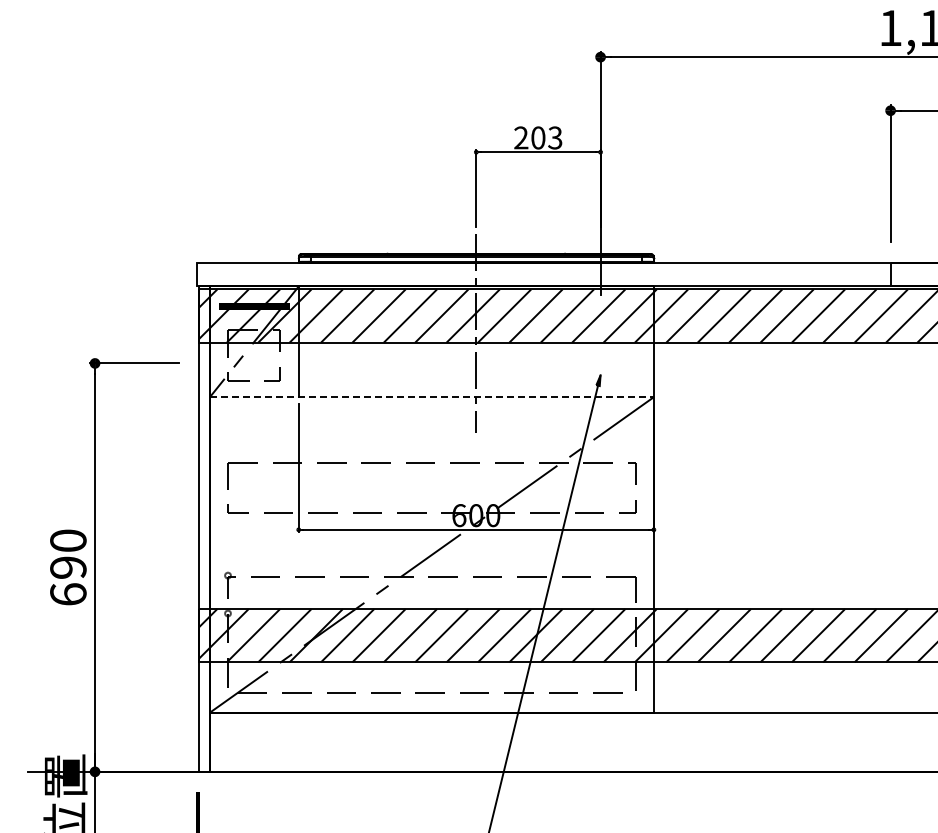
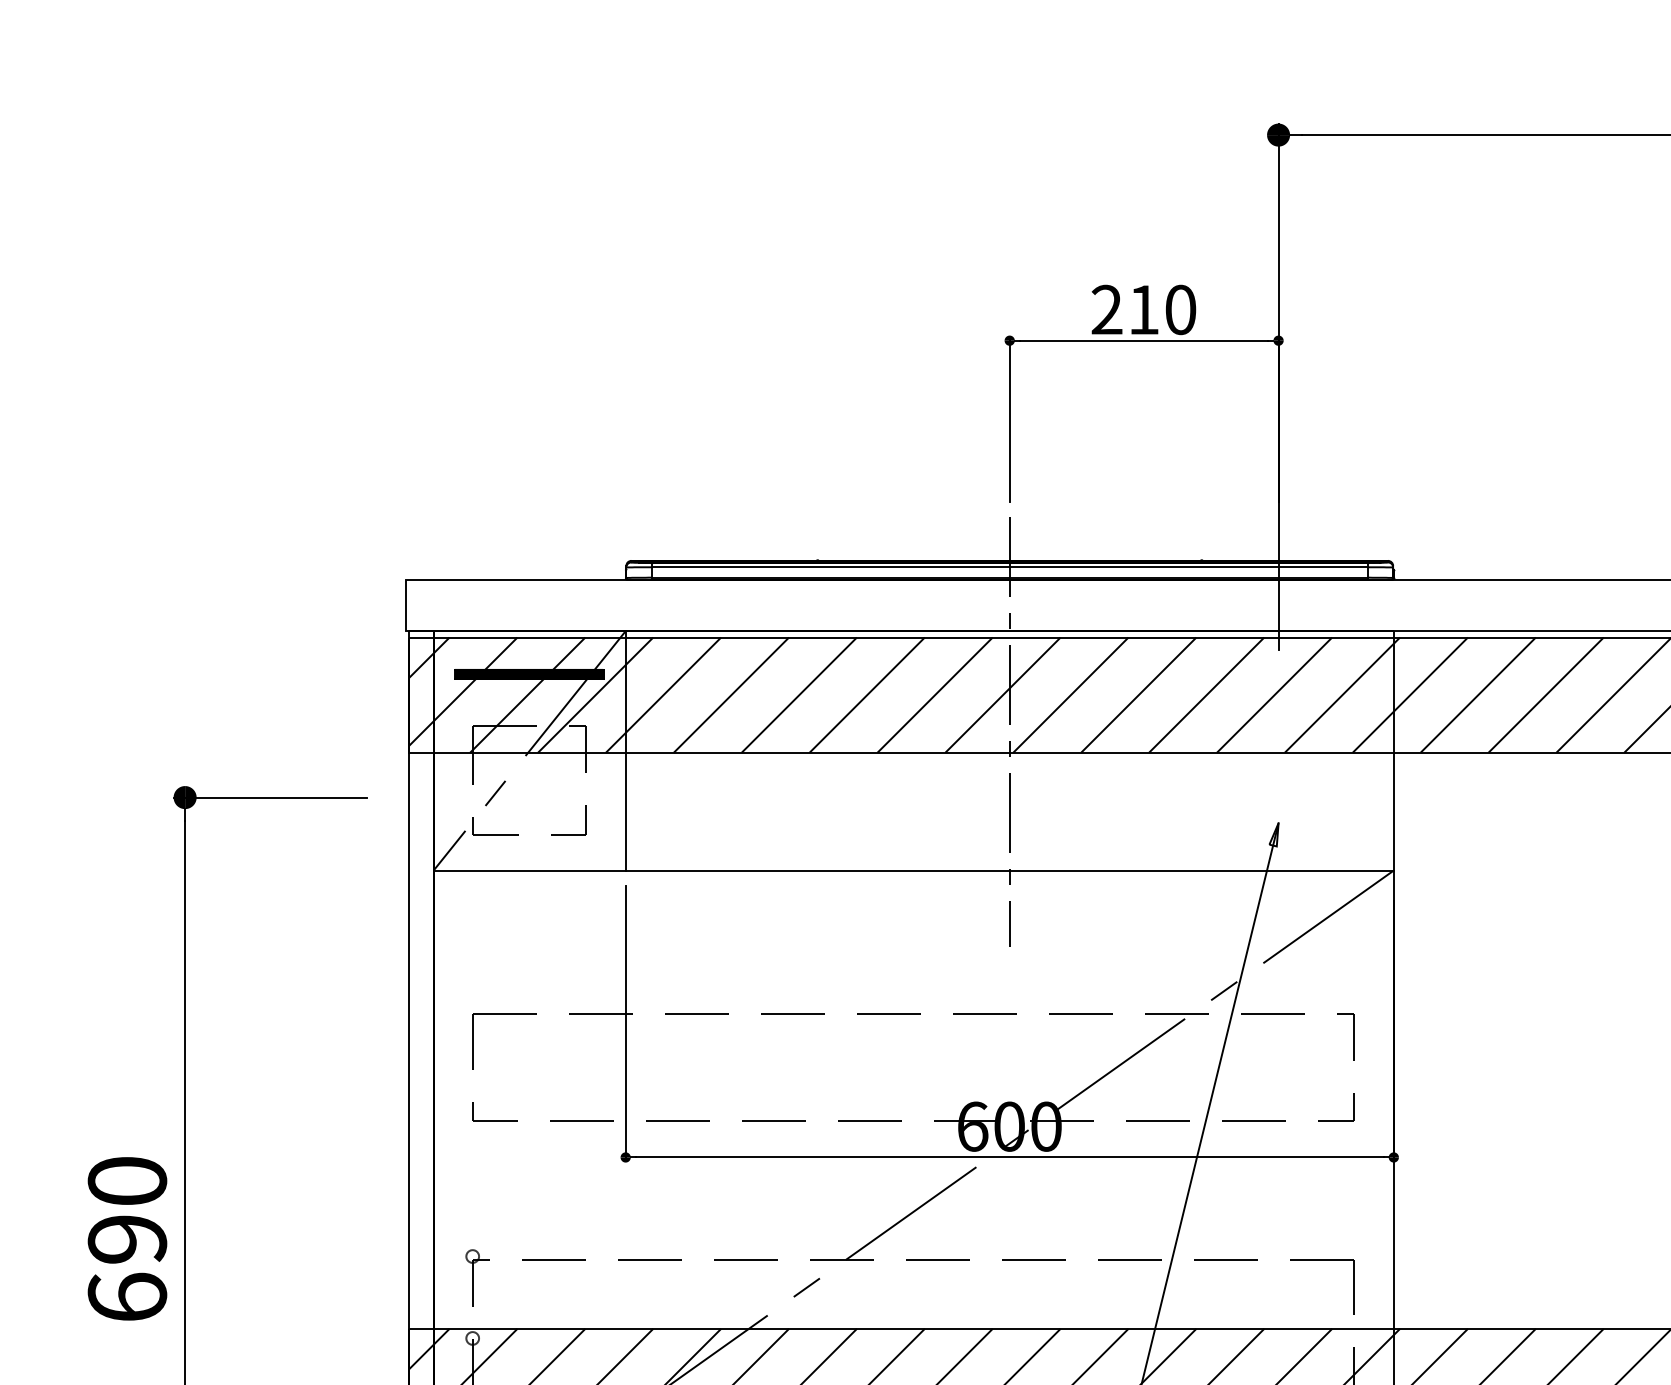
text: (546, 137) -> (1161, 308), 203 -> 210
line: (431, 397) -> (912, 871), dashed -> solid

